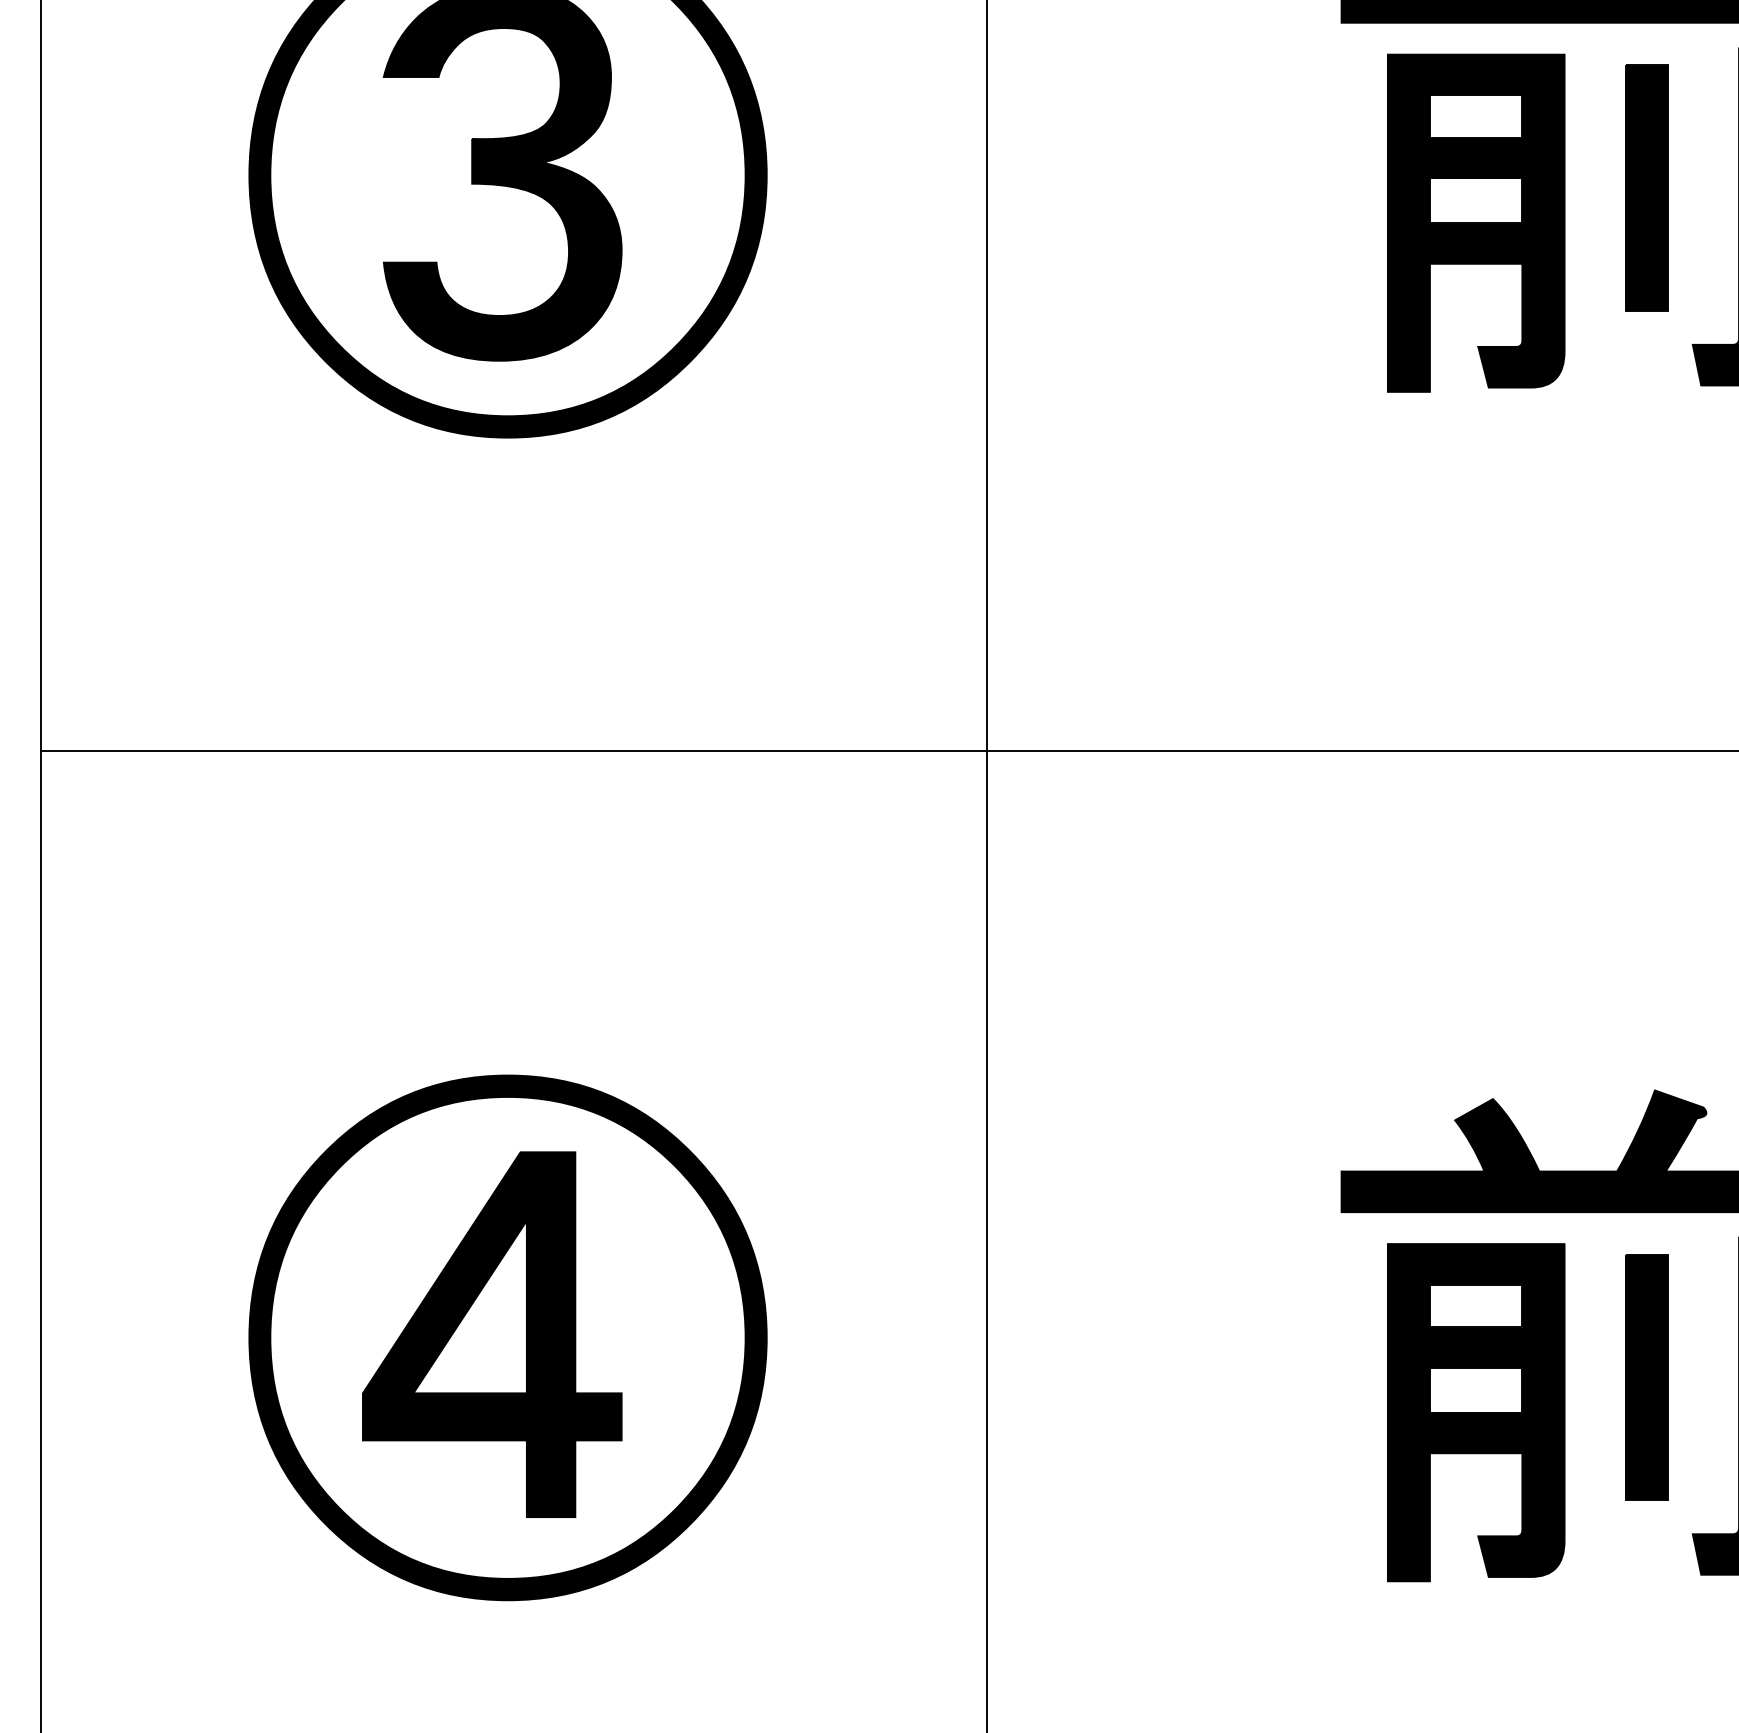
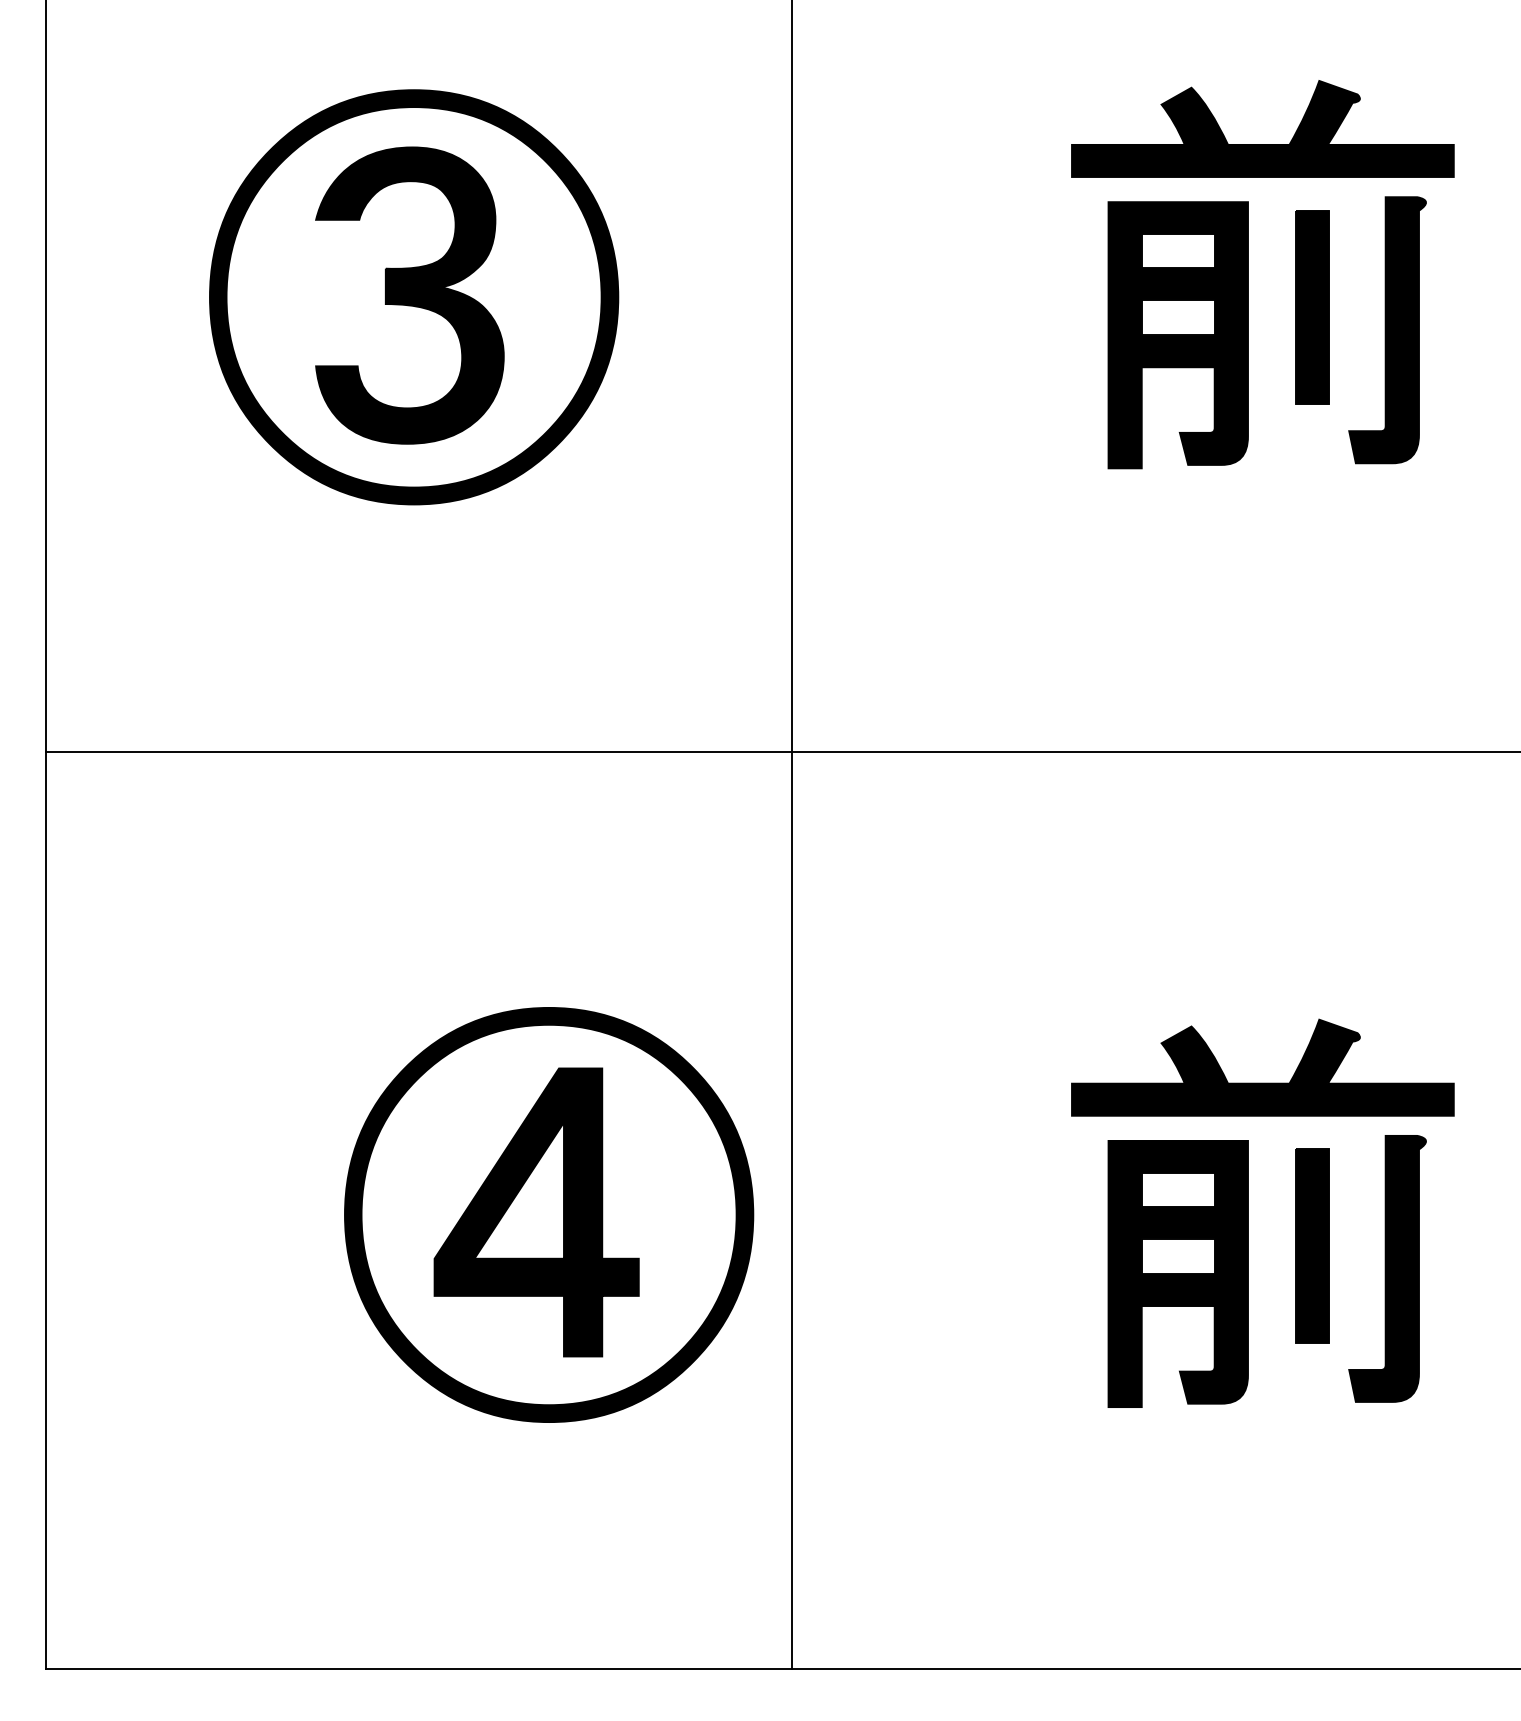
part: (508, 1337) -> (549, 1214), moved

